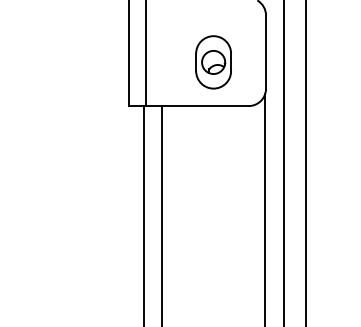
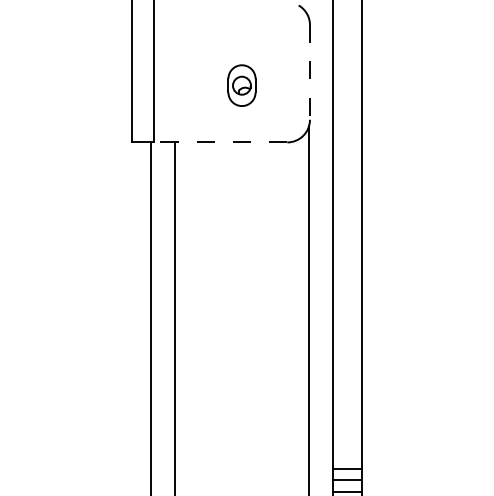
line: (266, 52) -> (310, 72), solid -> dashed
part: (213, 62) -> (241, 85), size x0.6
line: (197, 106) -> (220, 142), solid -> dashed

